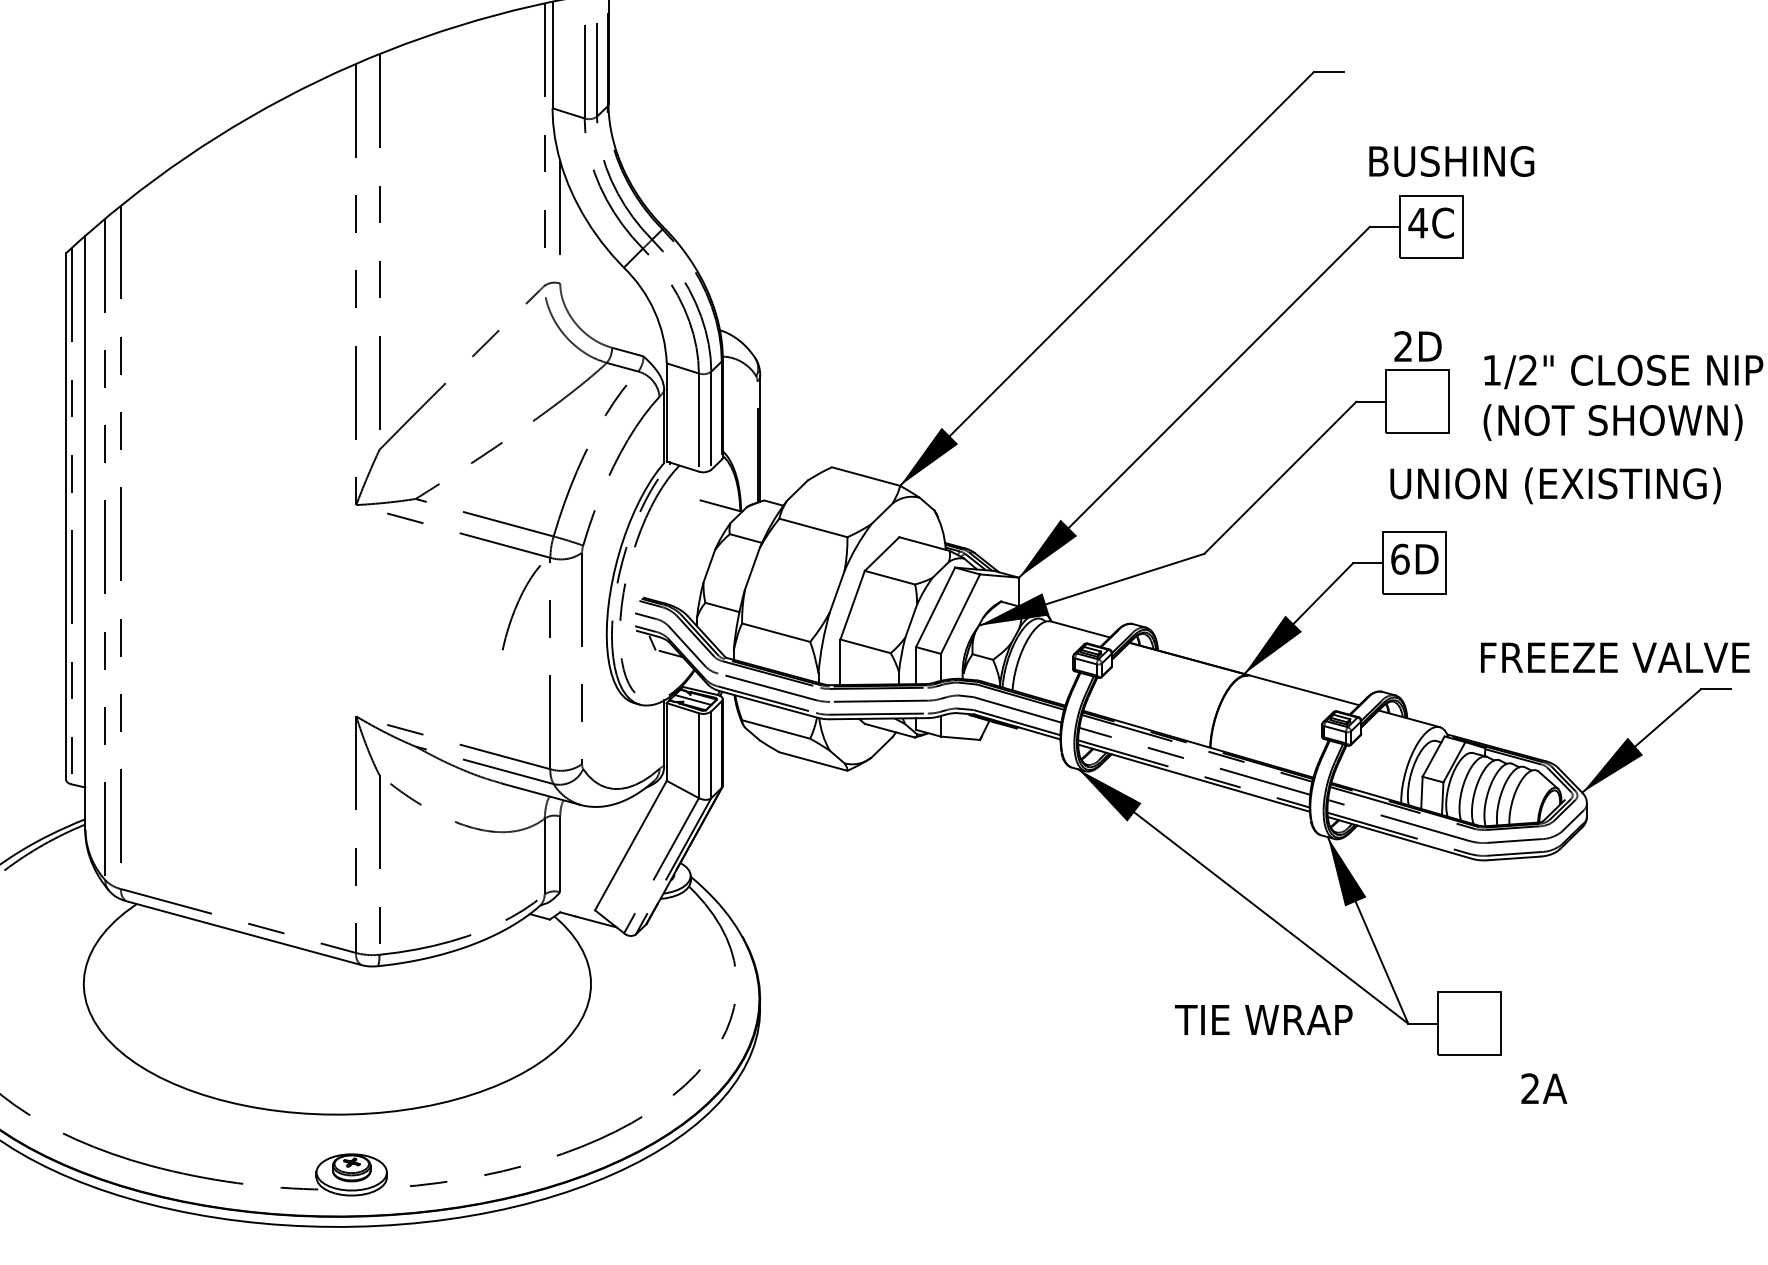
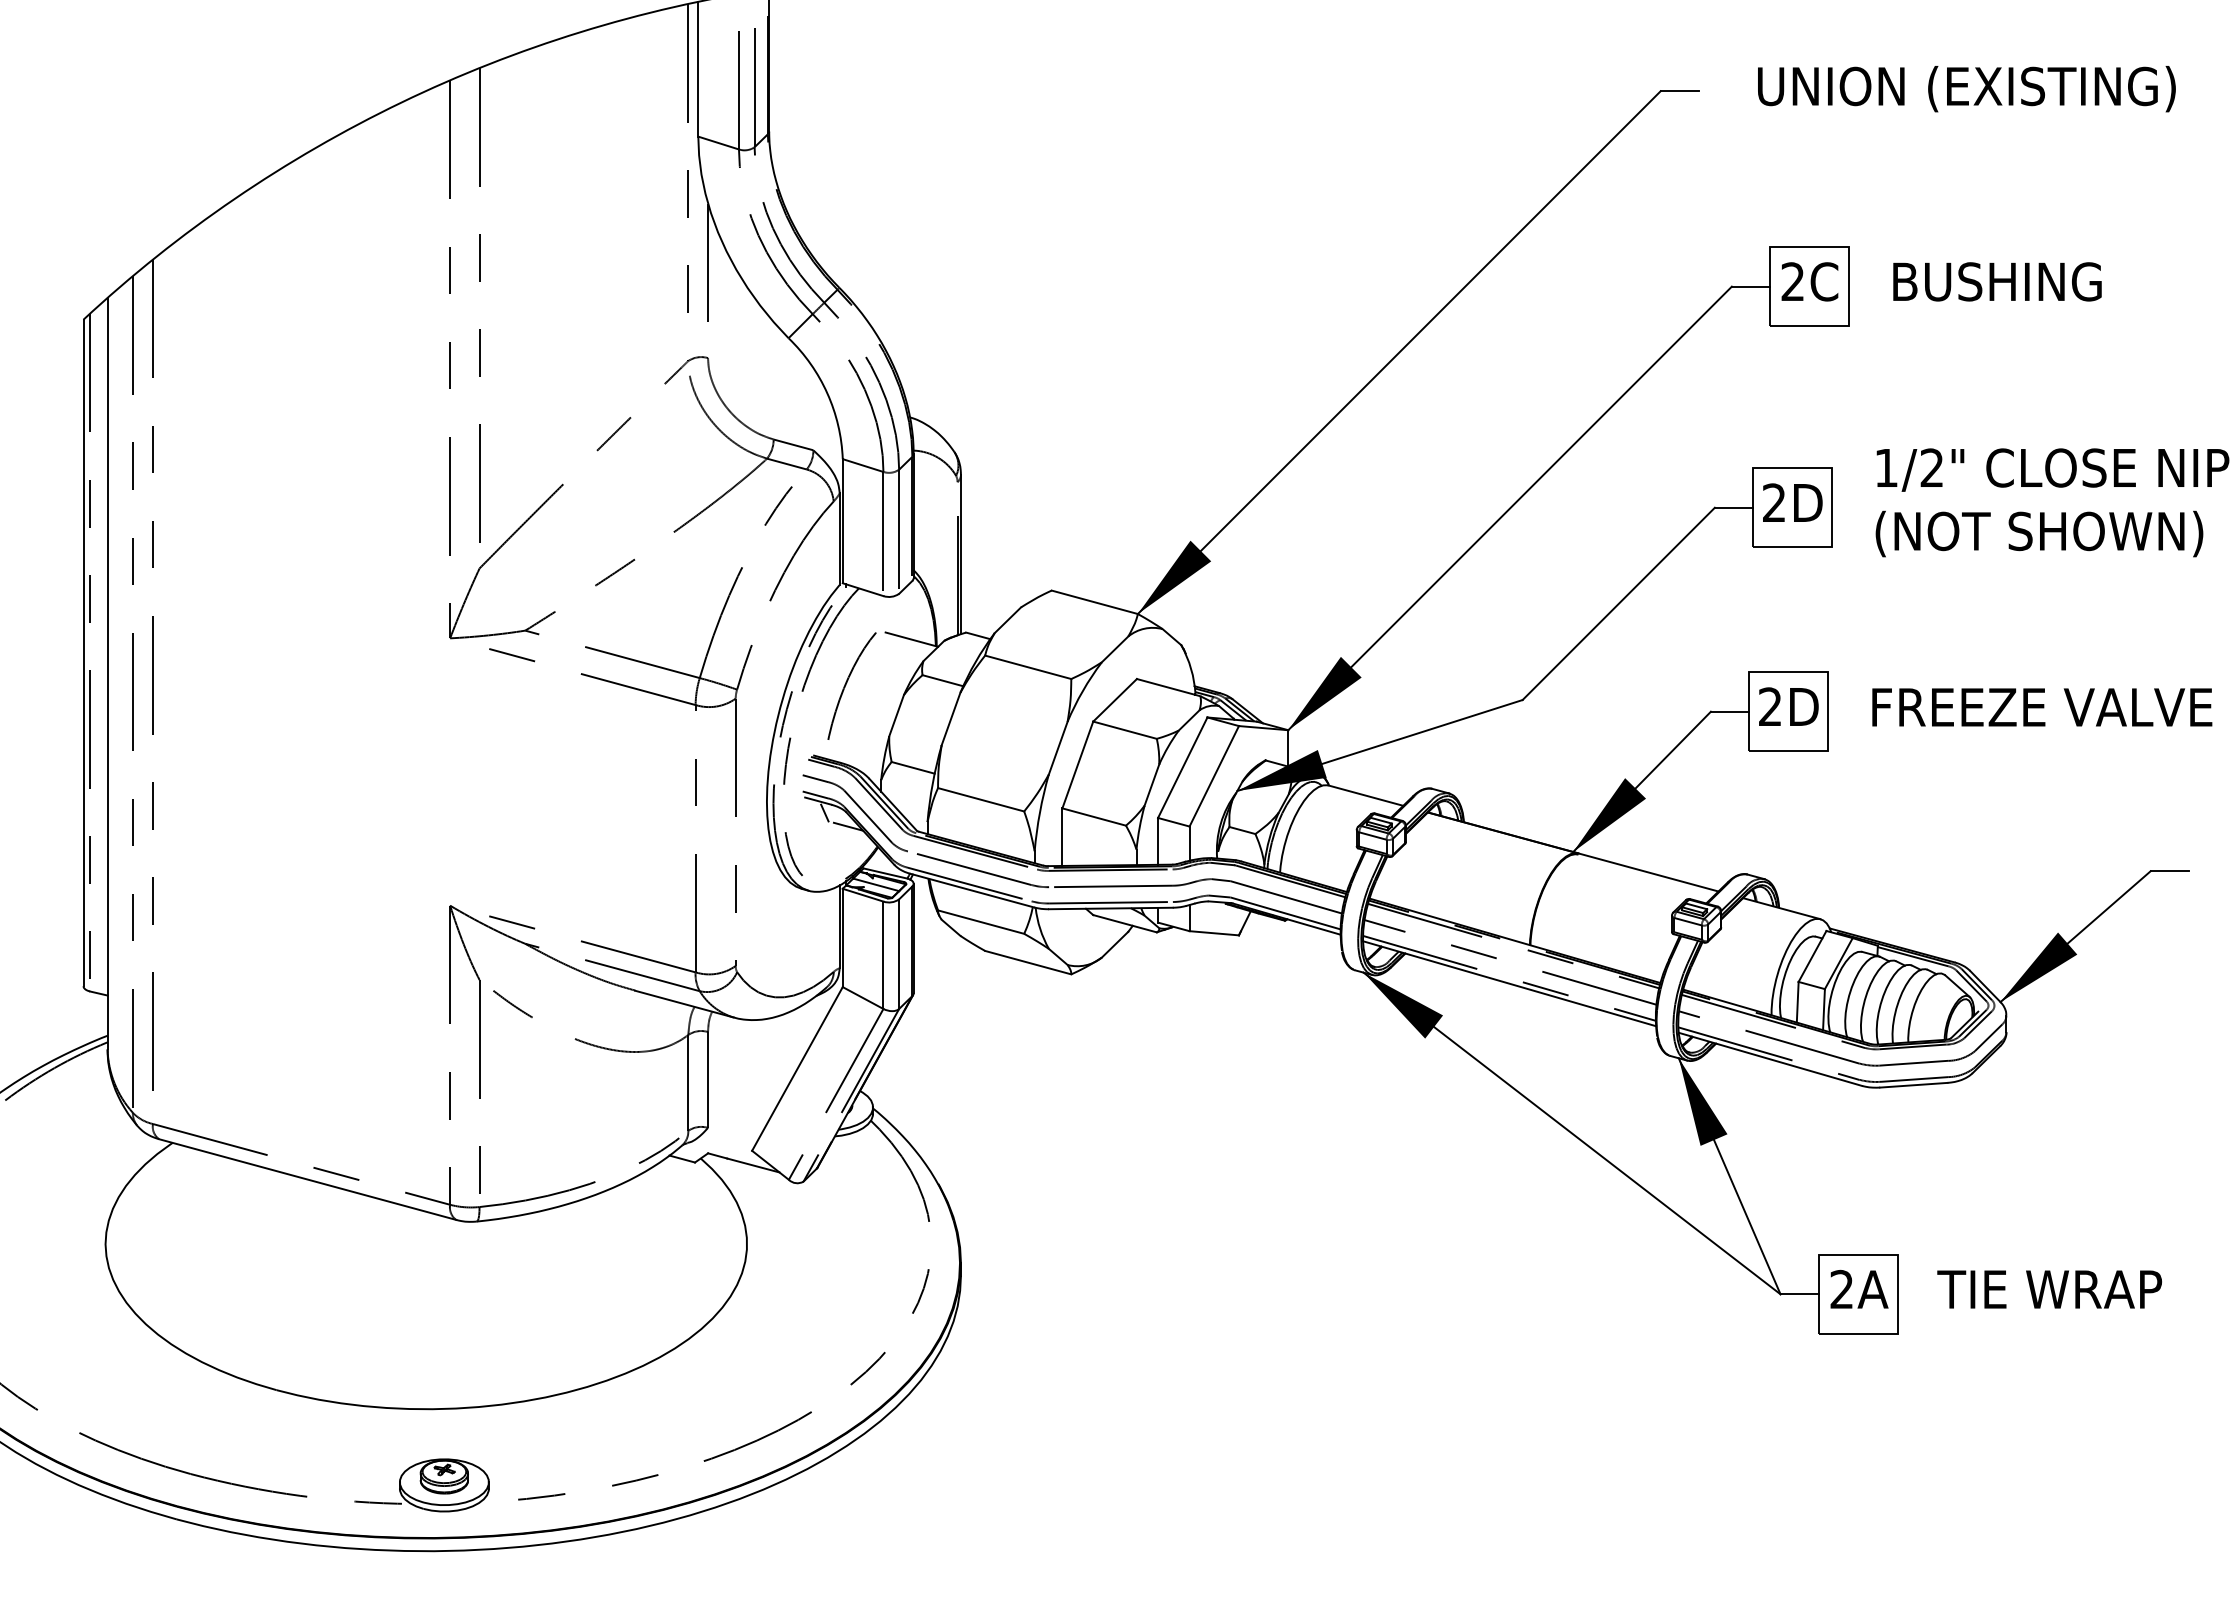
text: (1451, 161) -> (1997, 281), moved
text: (1417, 222) -> (1792, 281), 4C -> 2C
text: (1417, 346) -> (1792, 502), moved
text: (1555, 486) -> (1966, 89), moved
text: (1400, 558) -> (1770, 706), 6D -> 2D
curve: (517, 604) -> (847, 682), moved
text: (1615, 657) -> (2042, 707), moved
text: (1263, 1019) -> (2049, 1289), moved
text: (1544, 1088) -> (1859, 1288), moved

